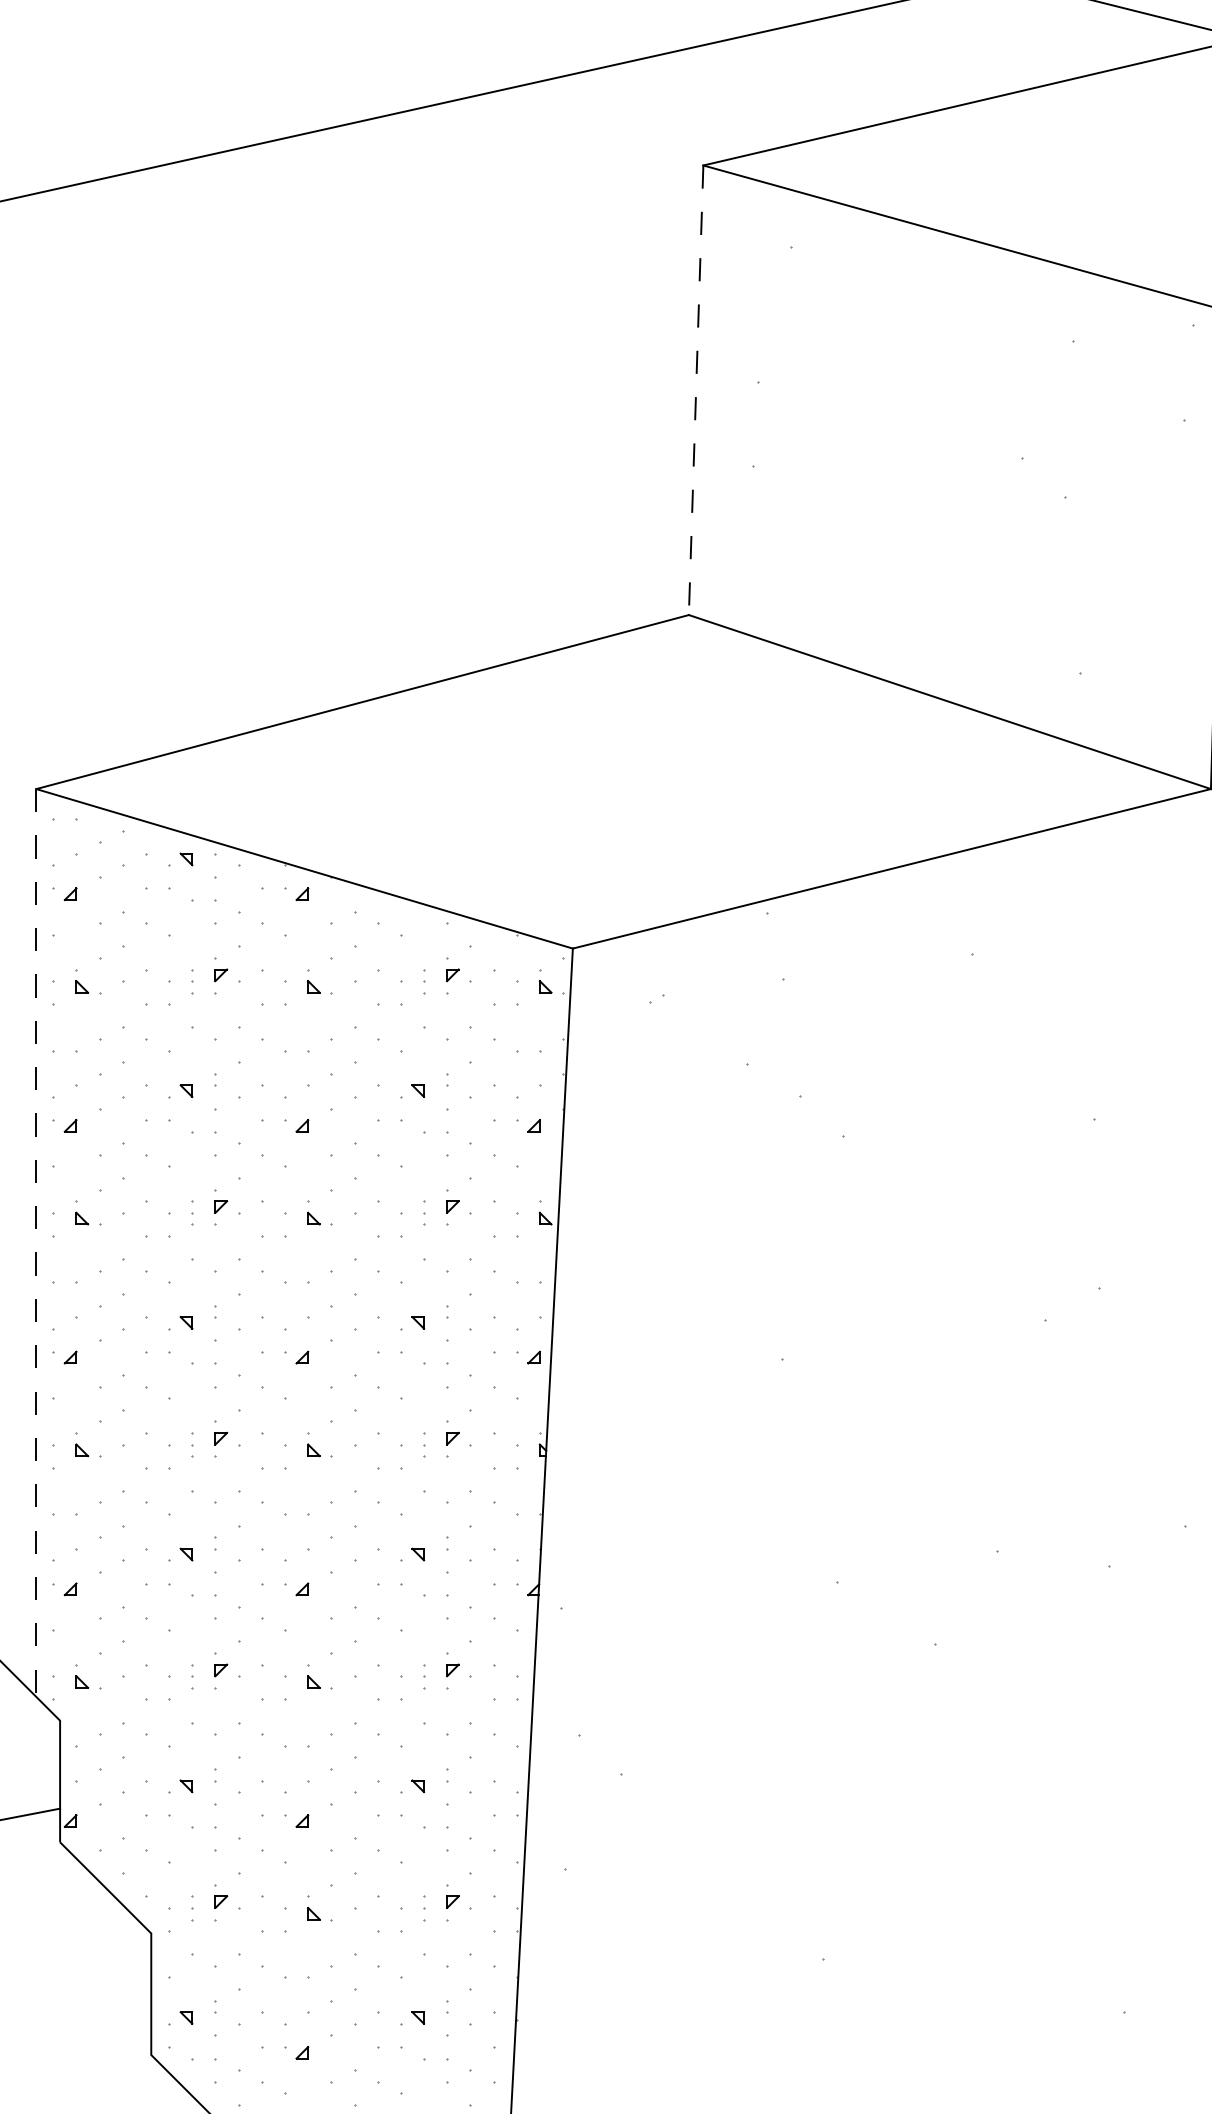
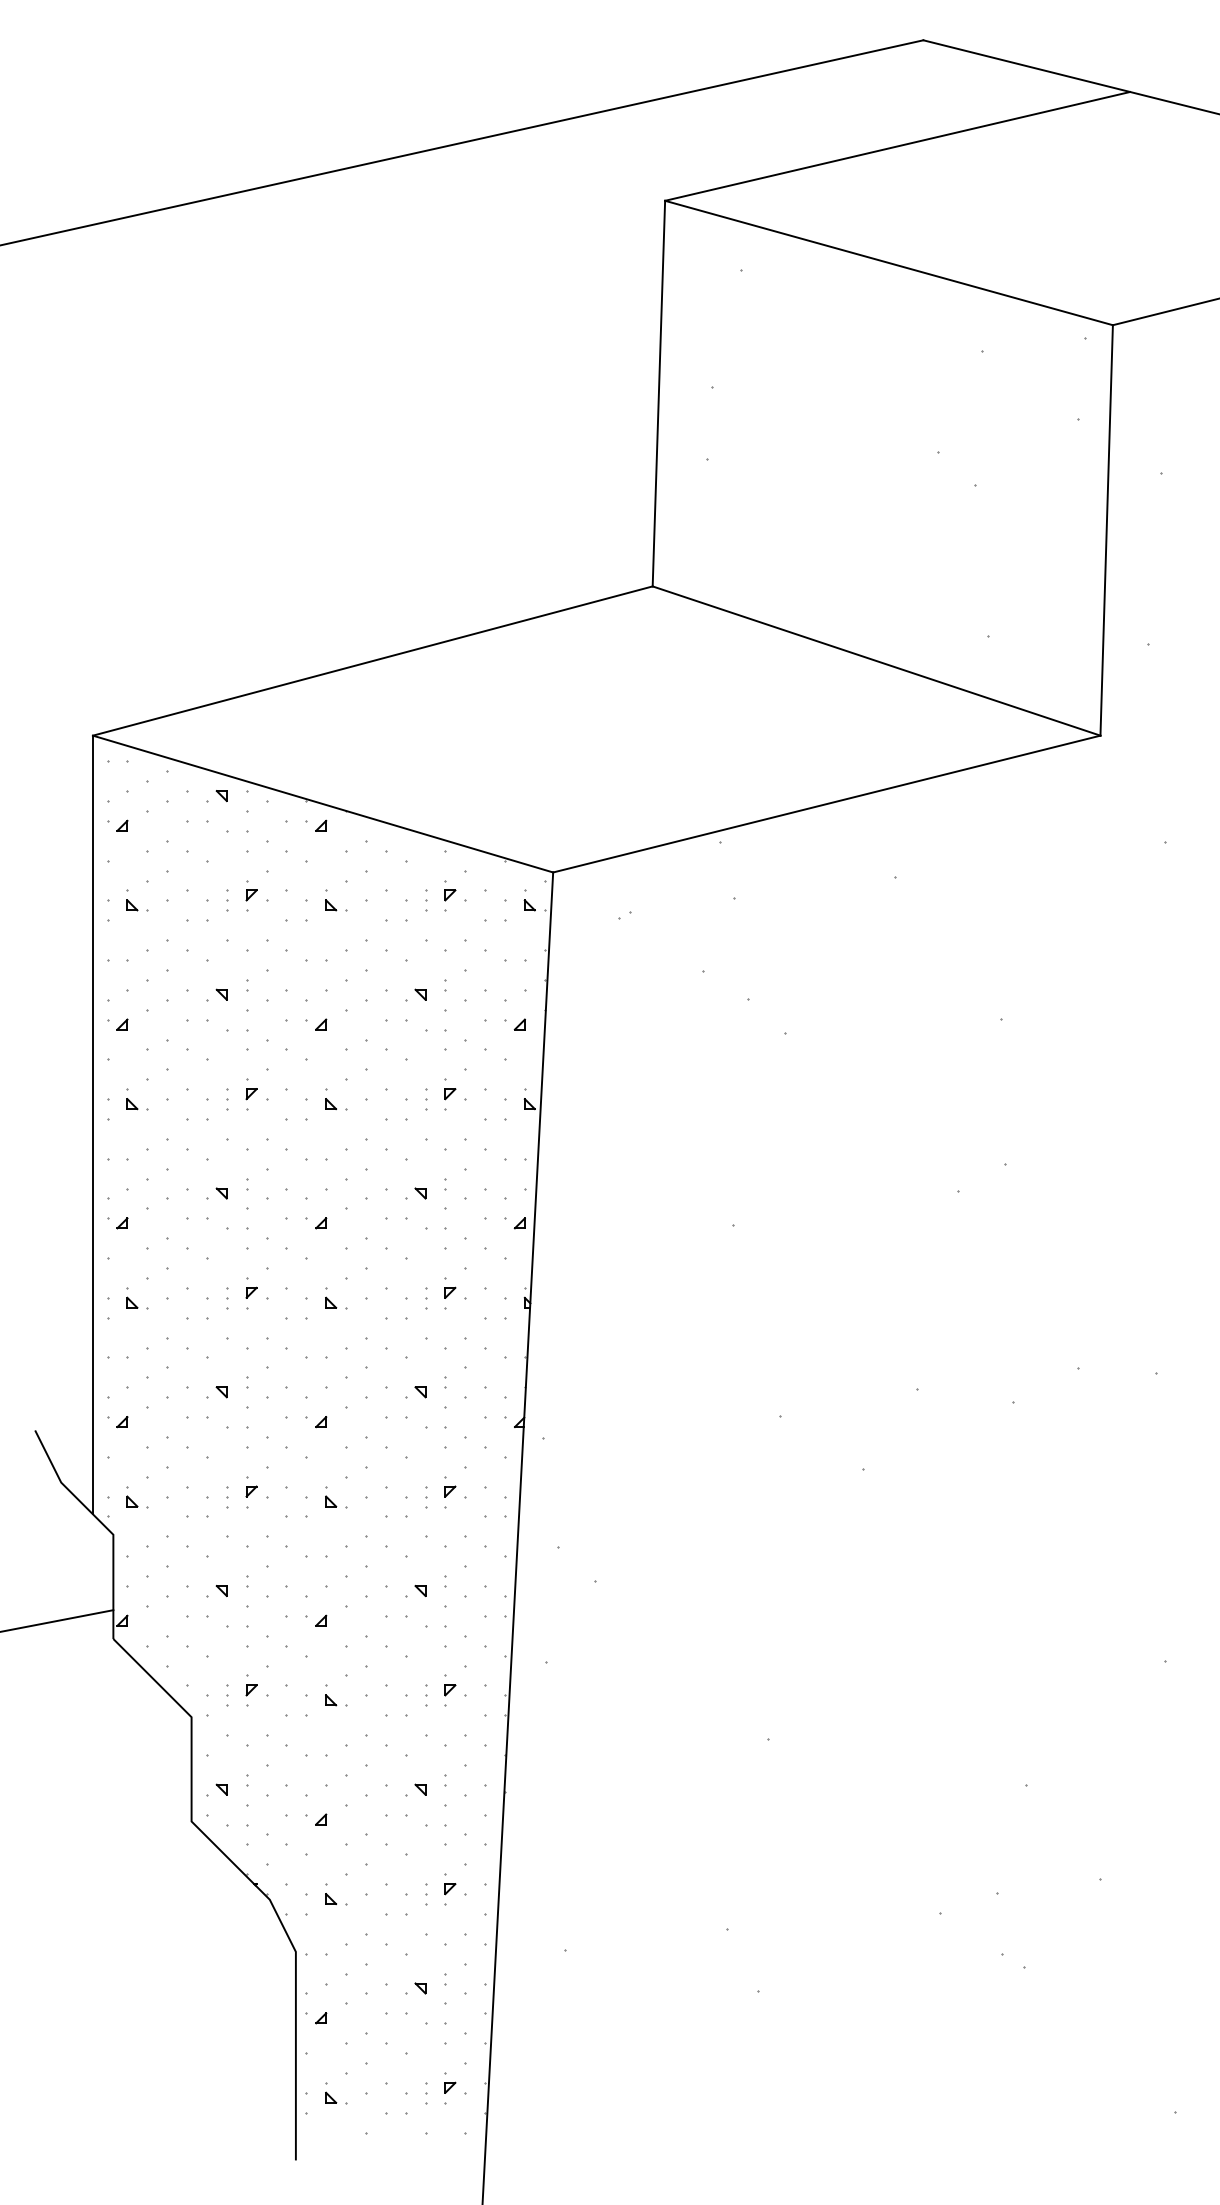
line: (695, 390) -> (658, 393), dashed -> solid
line: (35, 1243) -> (92, 1125), dashed -> solid

